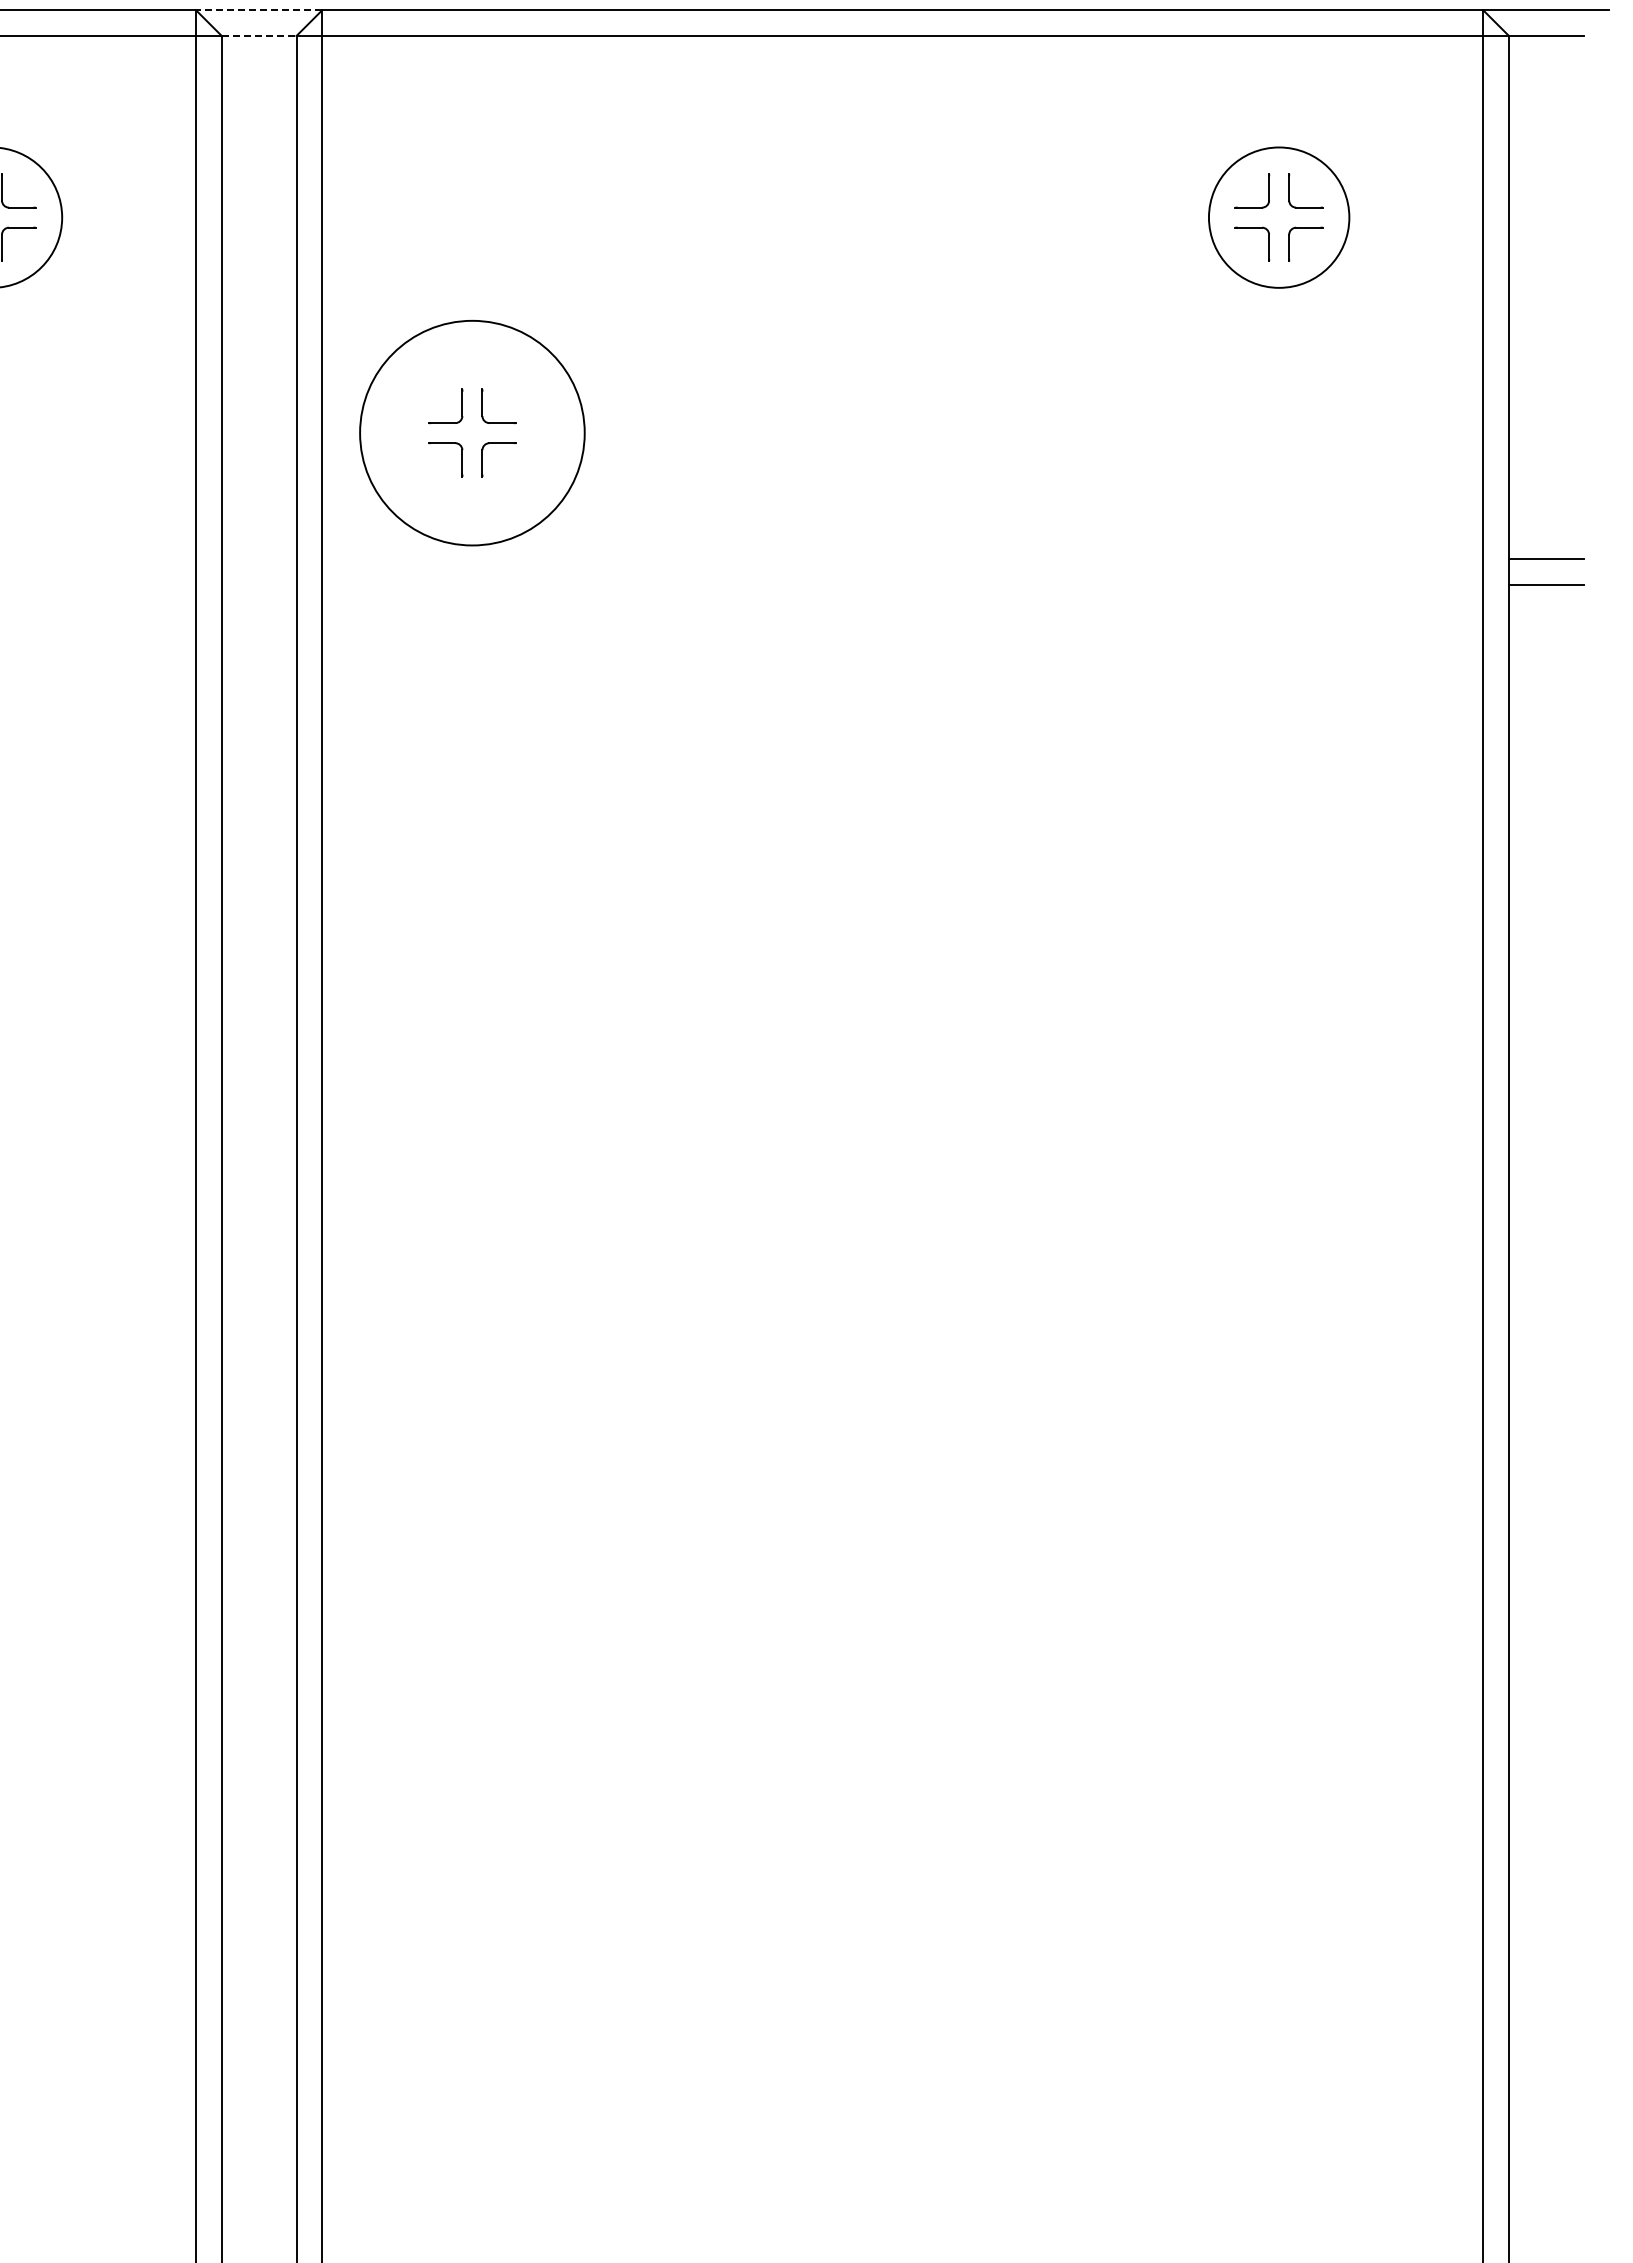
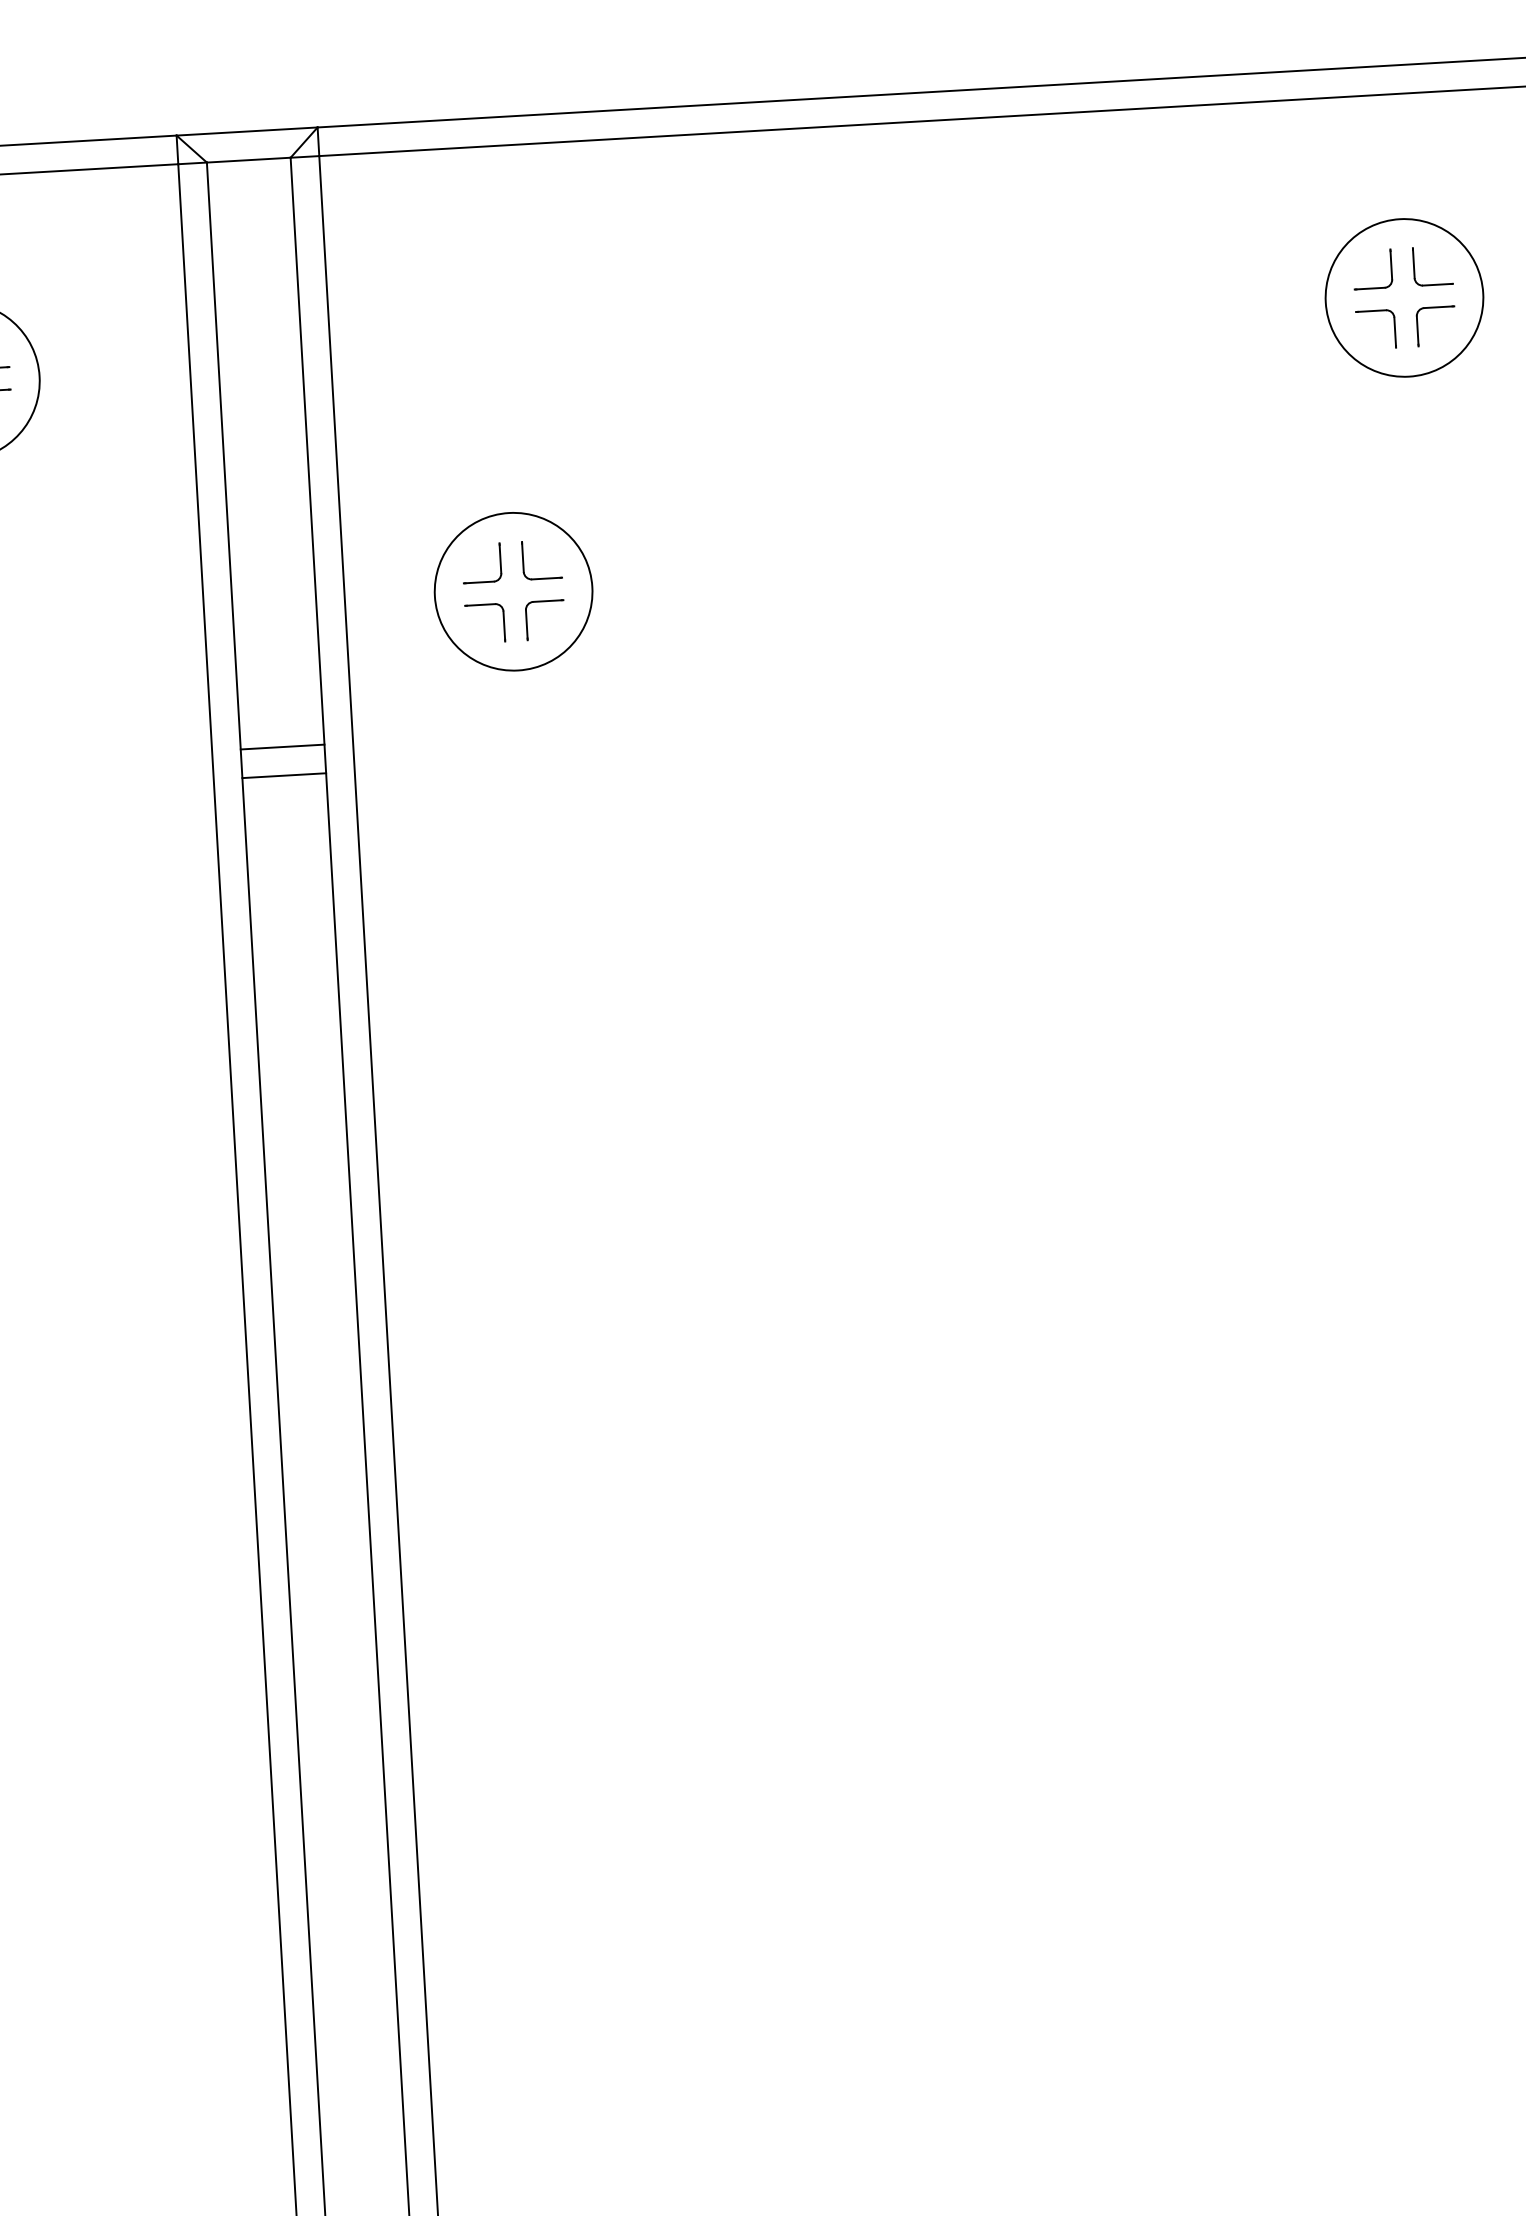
line: (259, 10) -> (247, 131), dashed -> solid
line: (259, 36) -> (249, 160), dashed -> solid
circle: (472, 432) -> (513, 591), size x0.62
line: (258, 559) -> (281, 747), added
line: (258, 584) -> (283, 775), added

